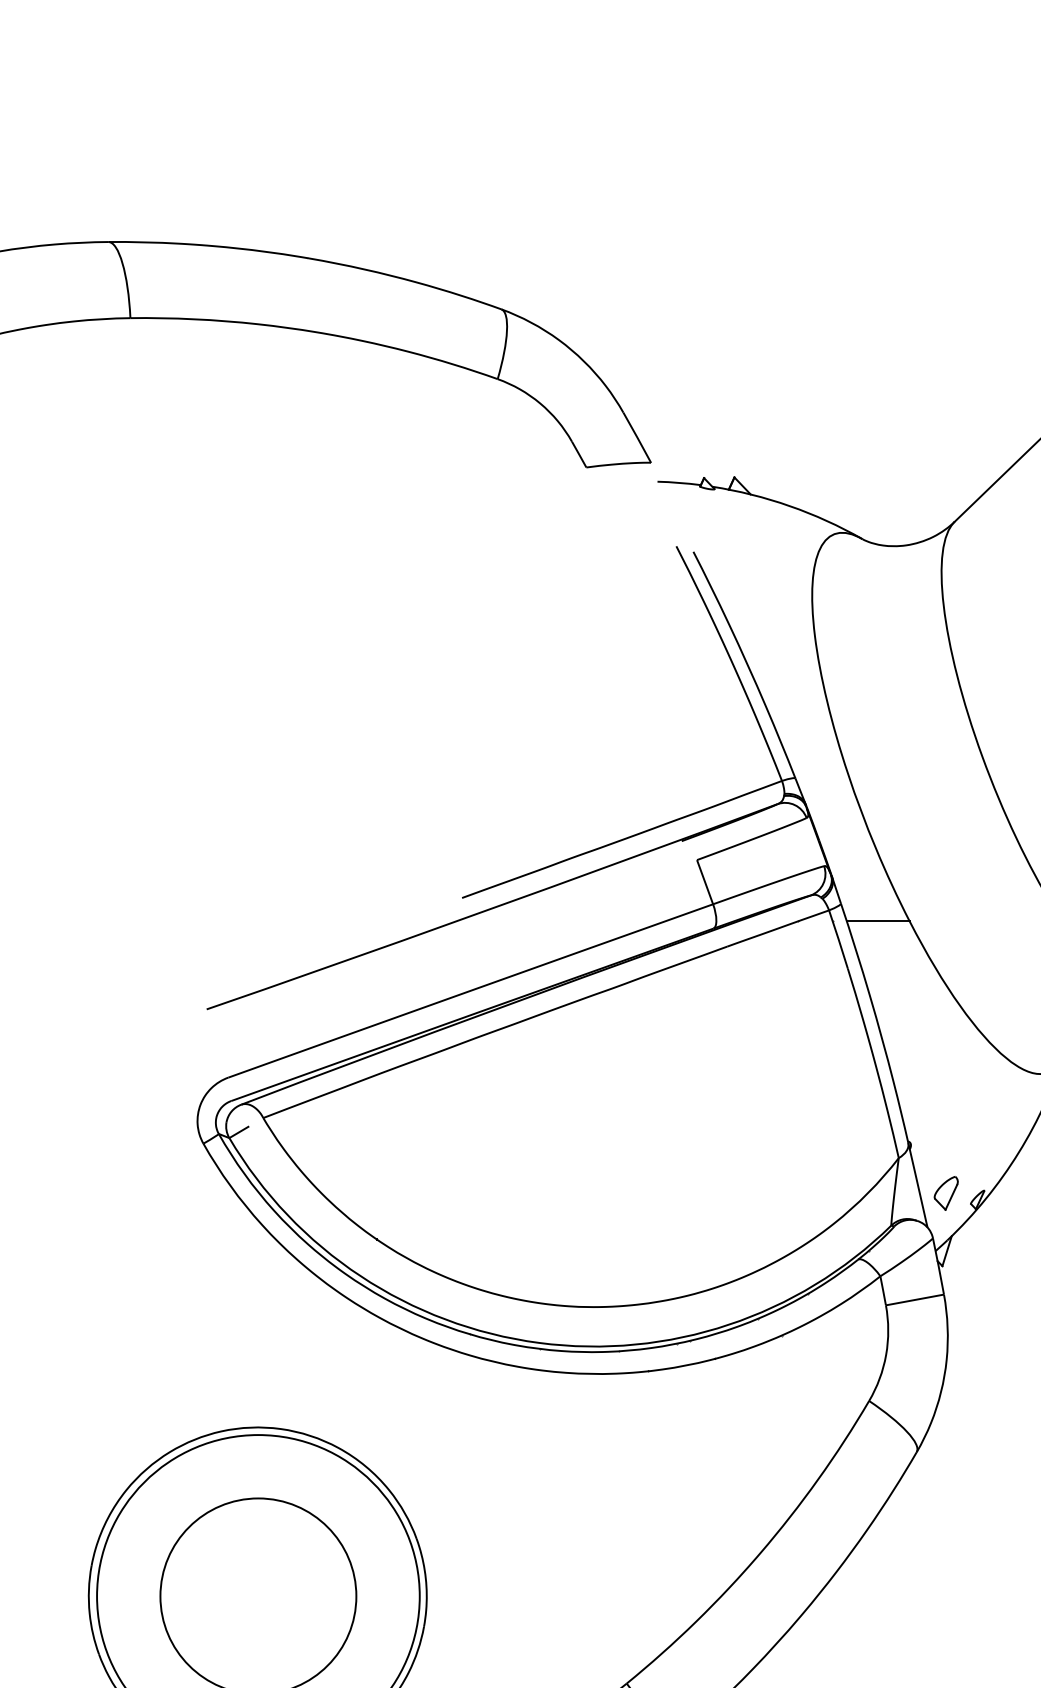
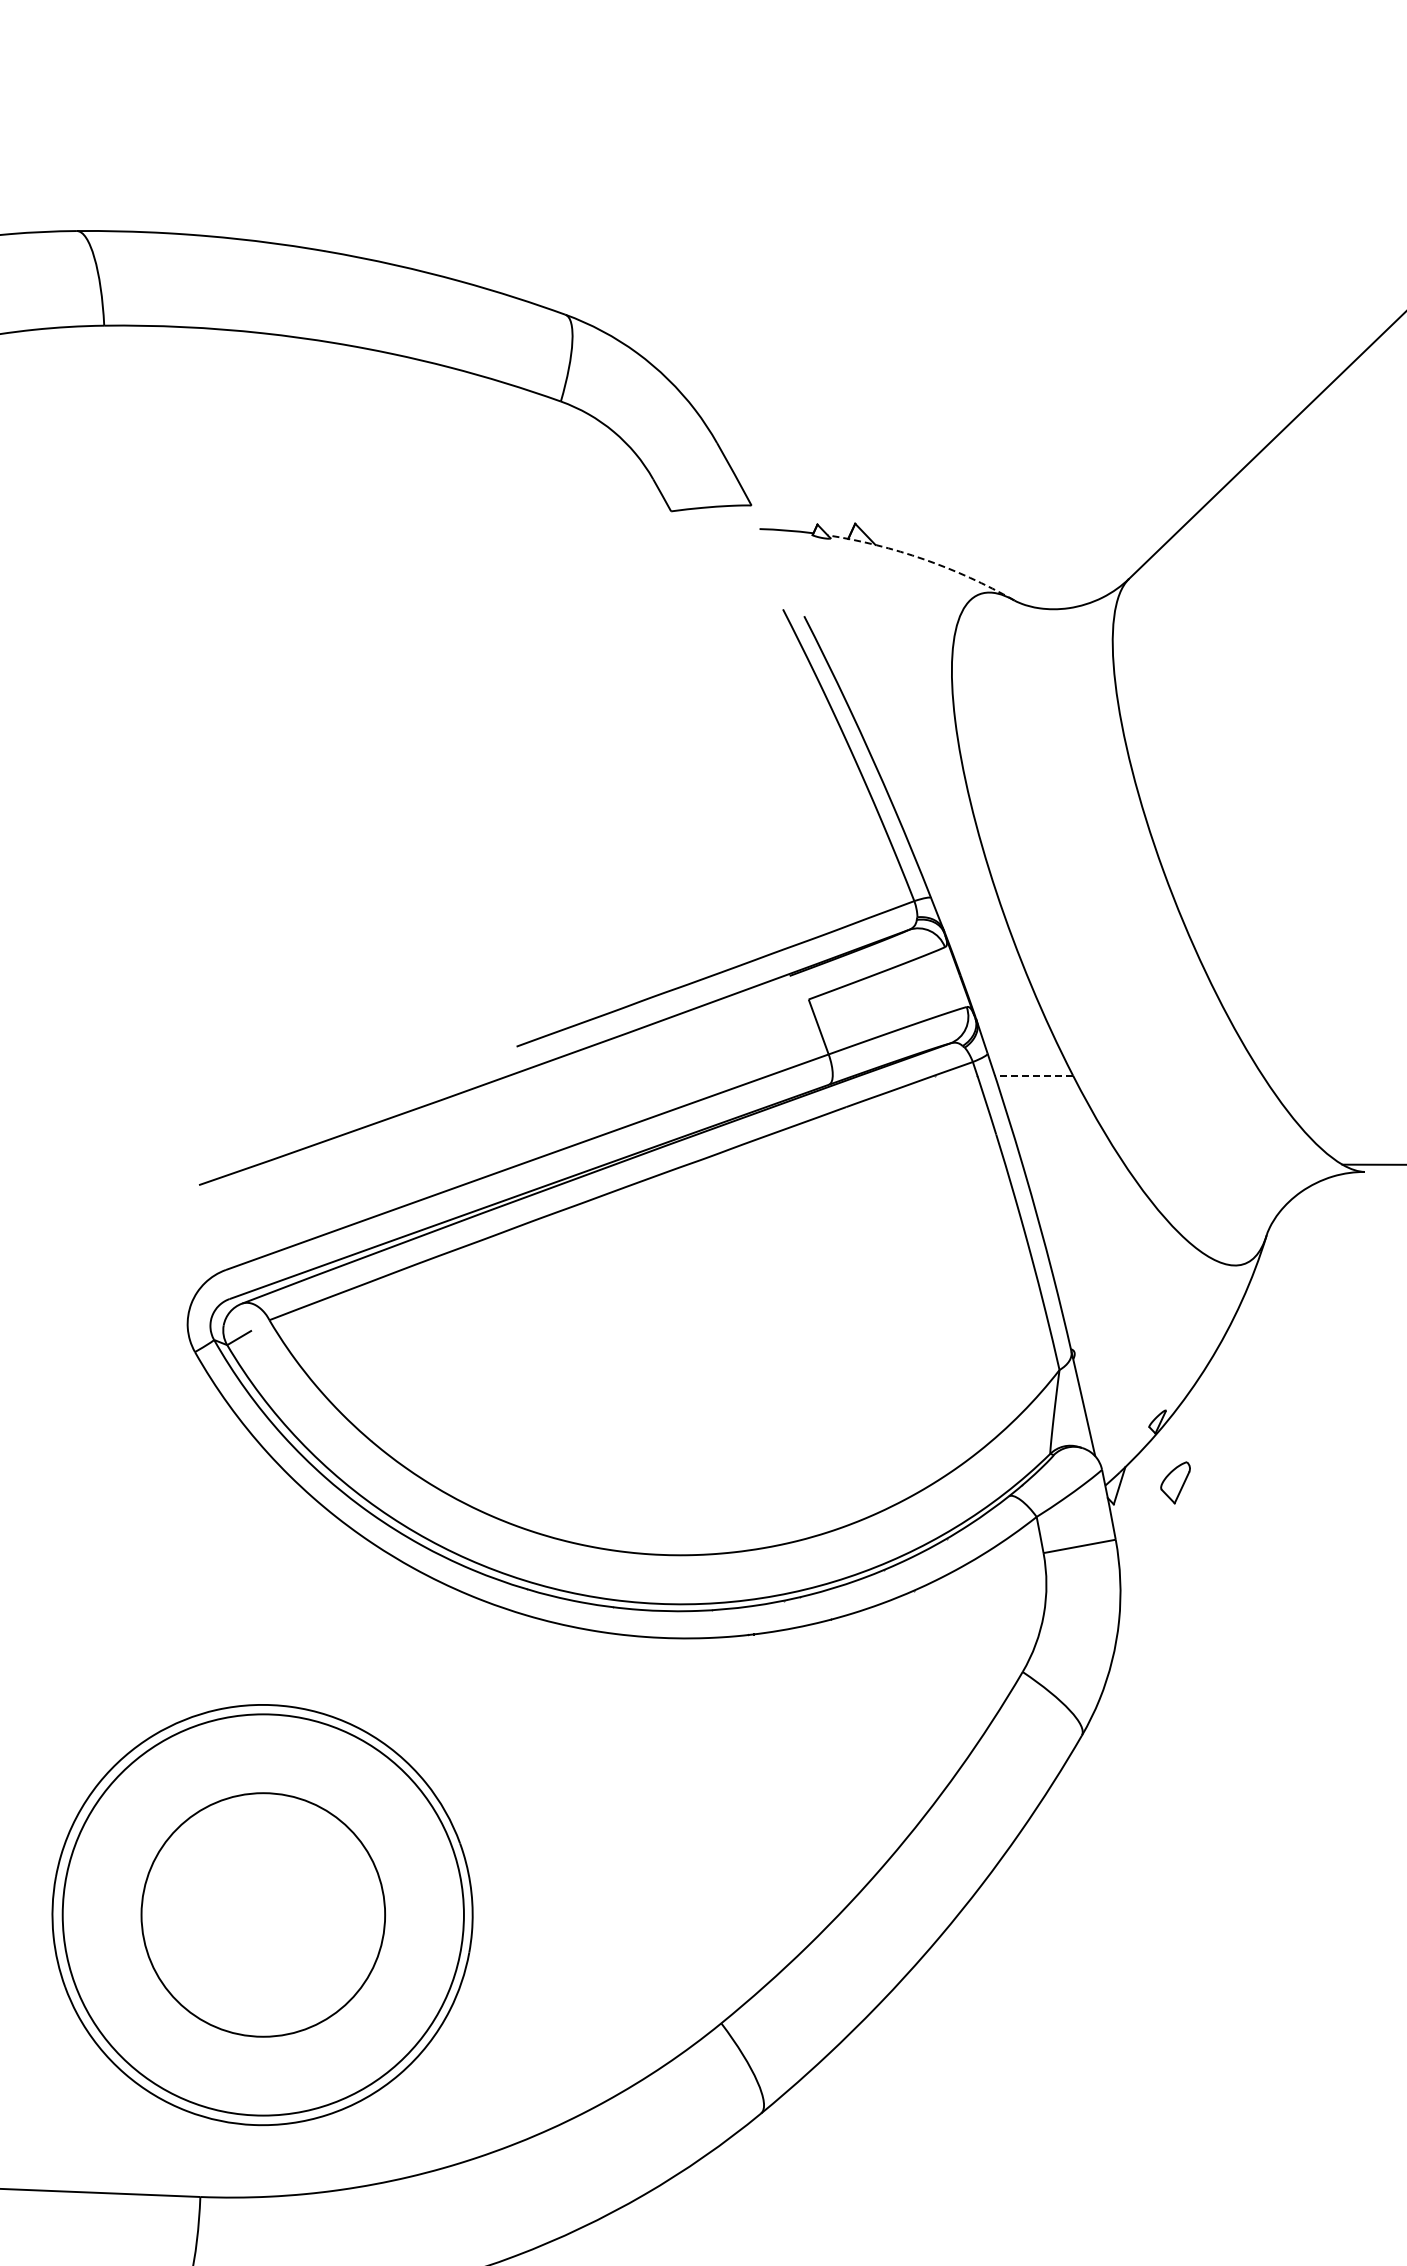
arc: (790, 506) -> (924, 559), solid -> dashed
line: (877, 921) -> (1033, 1075), solid -> dashed
part: (946, 1193) -> (1175, 1482), moved

